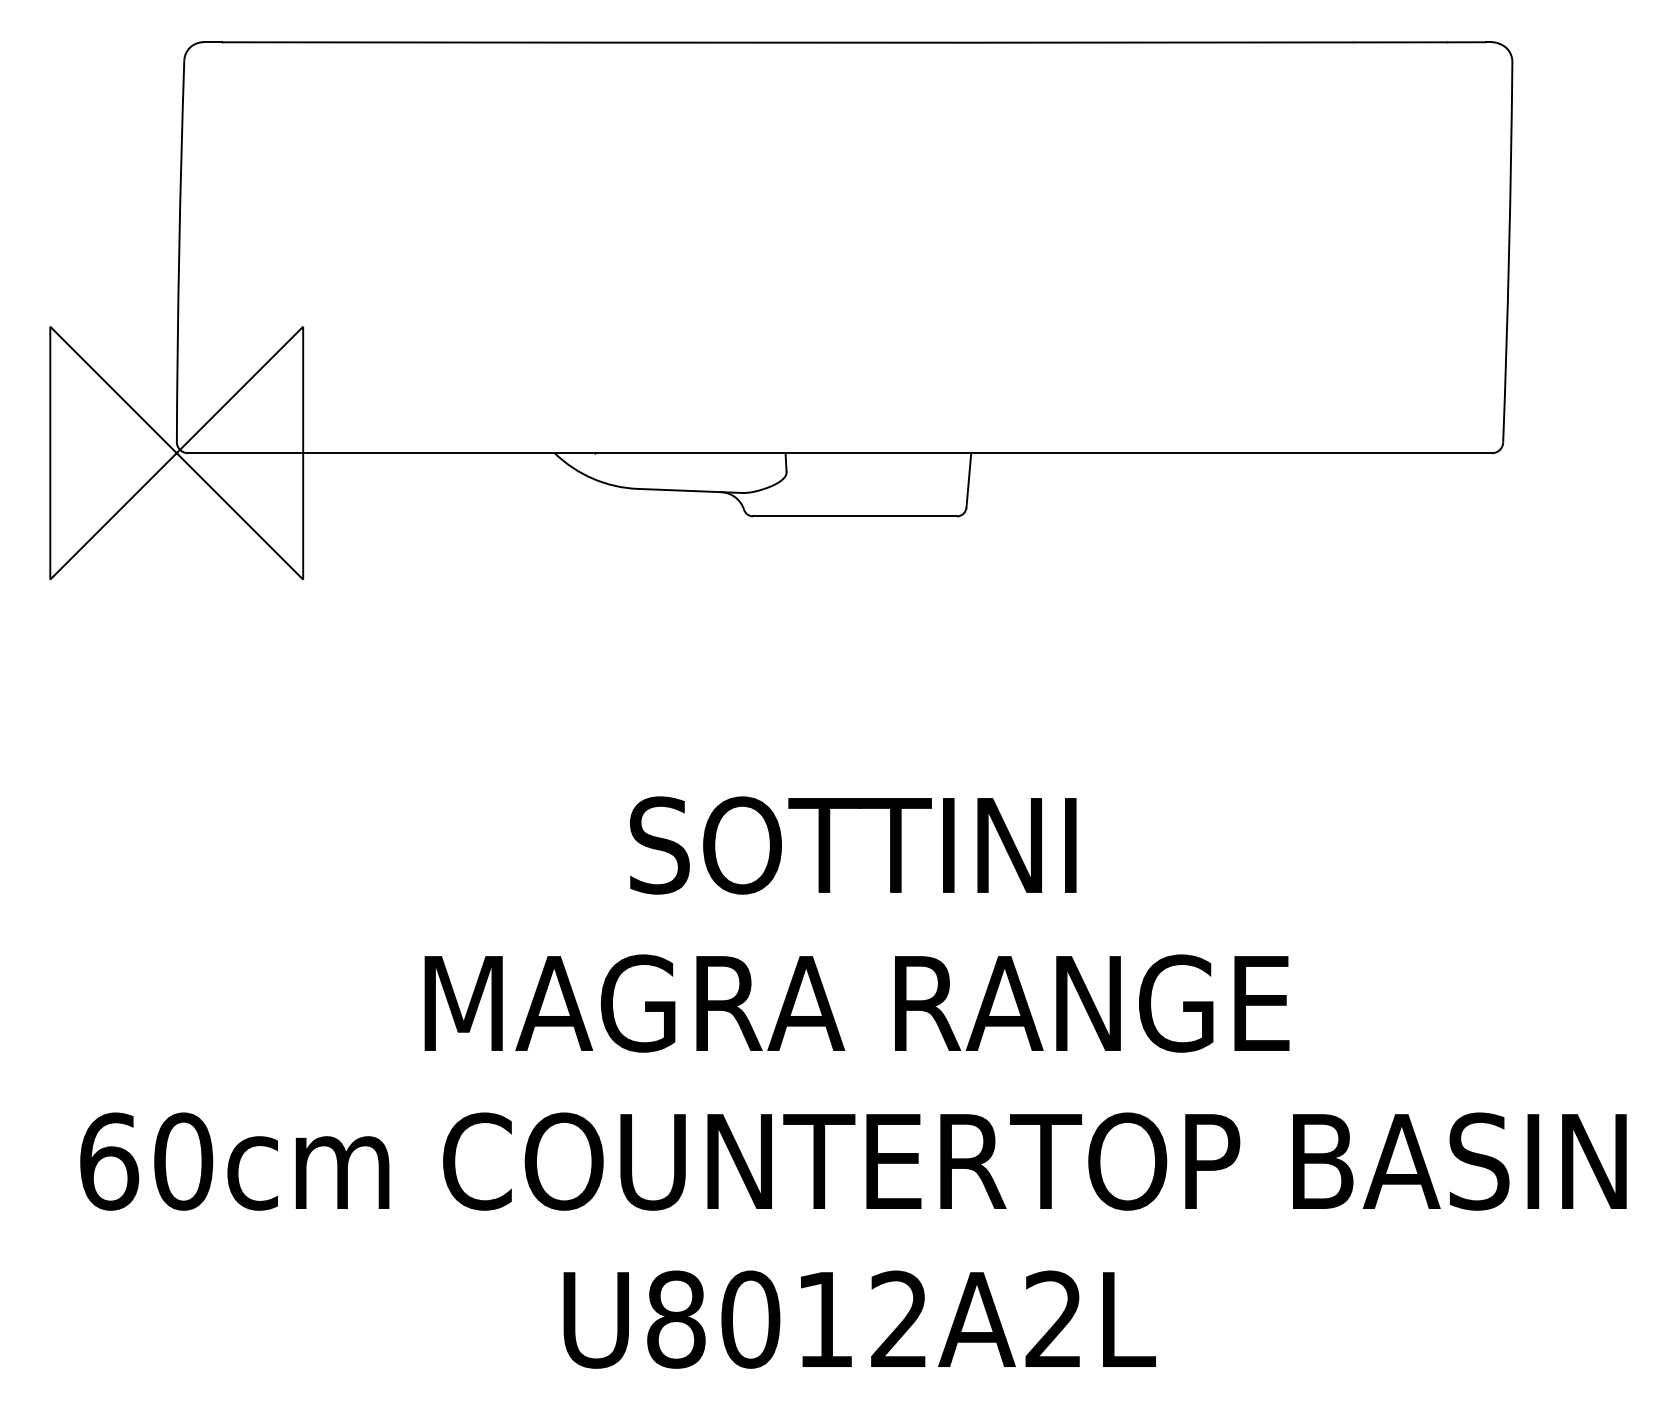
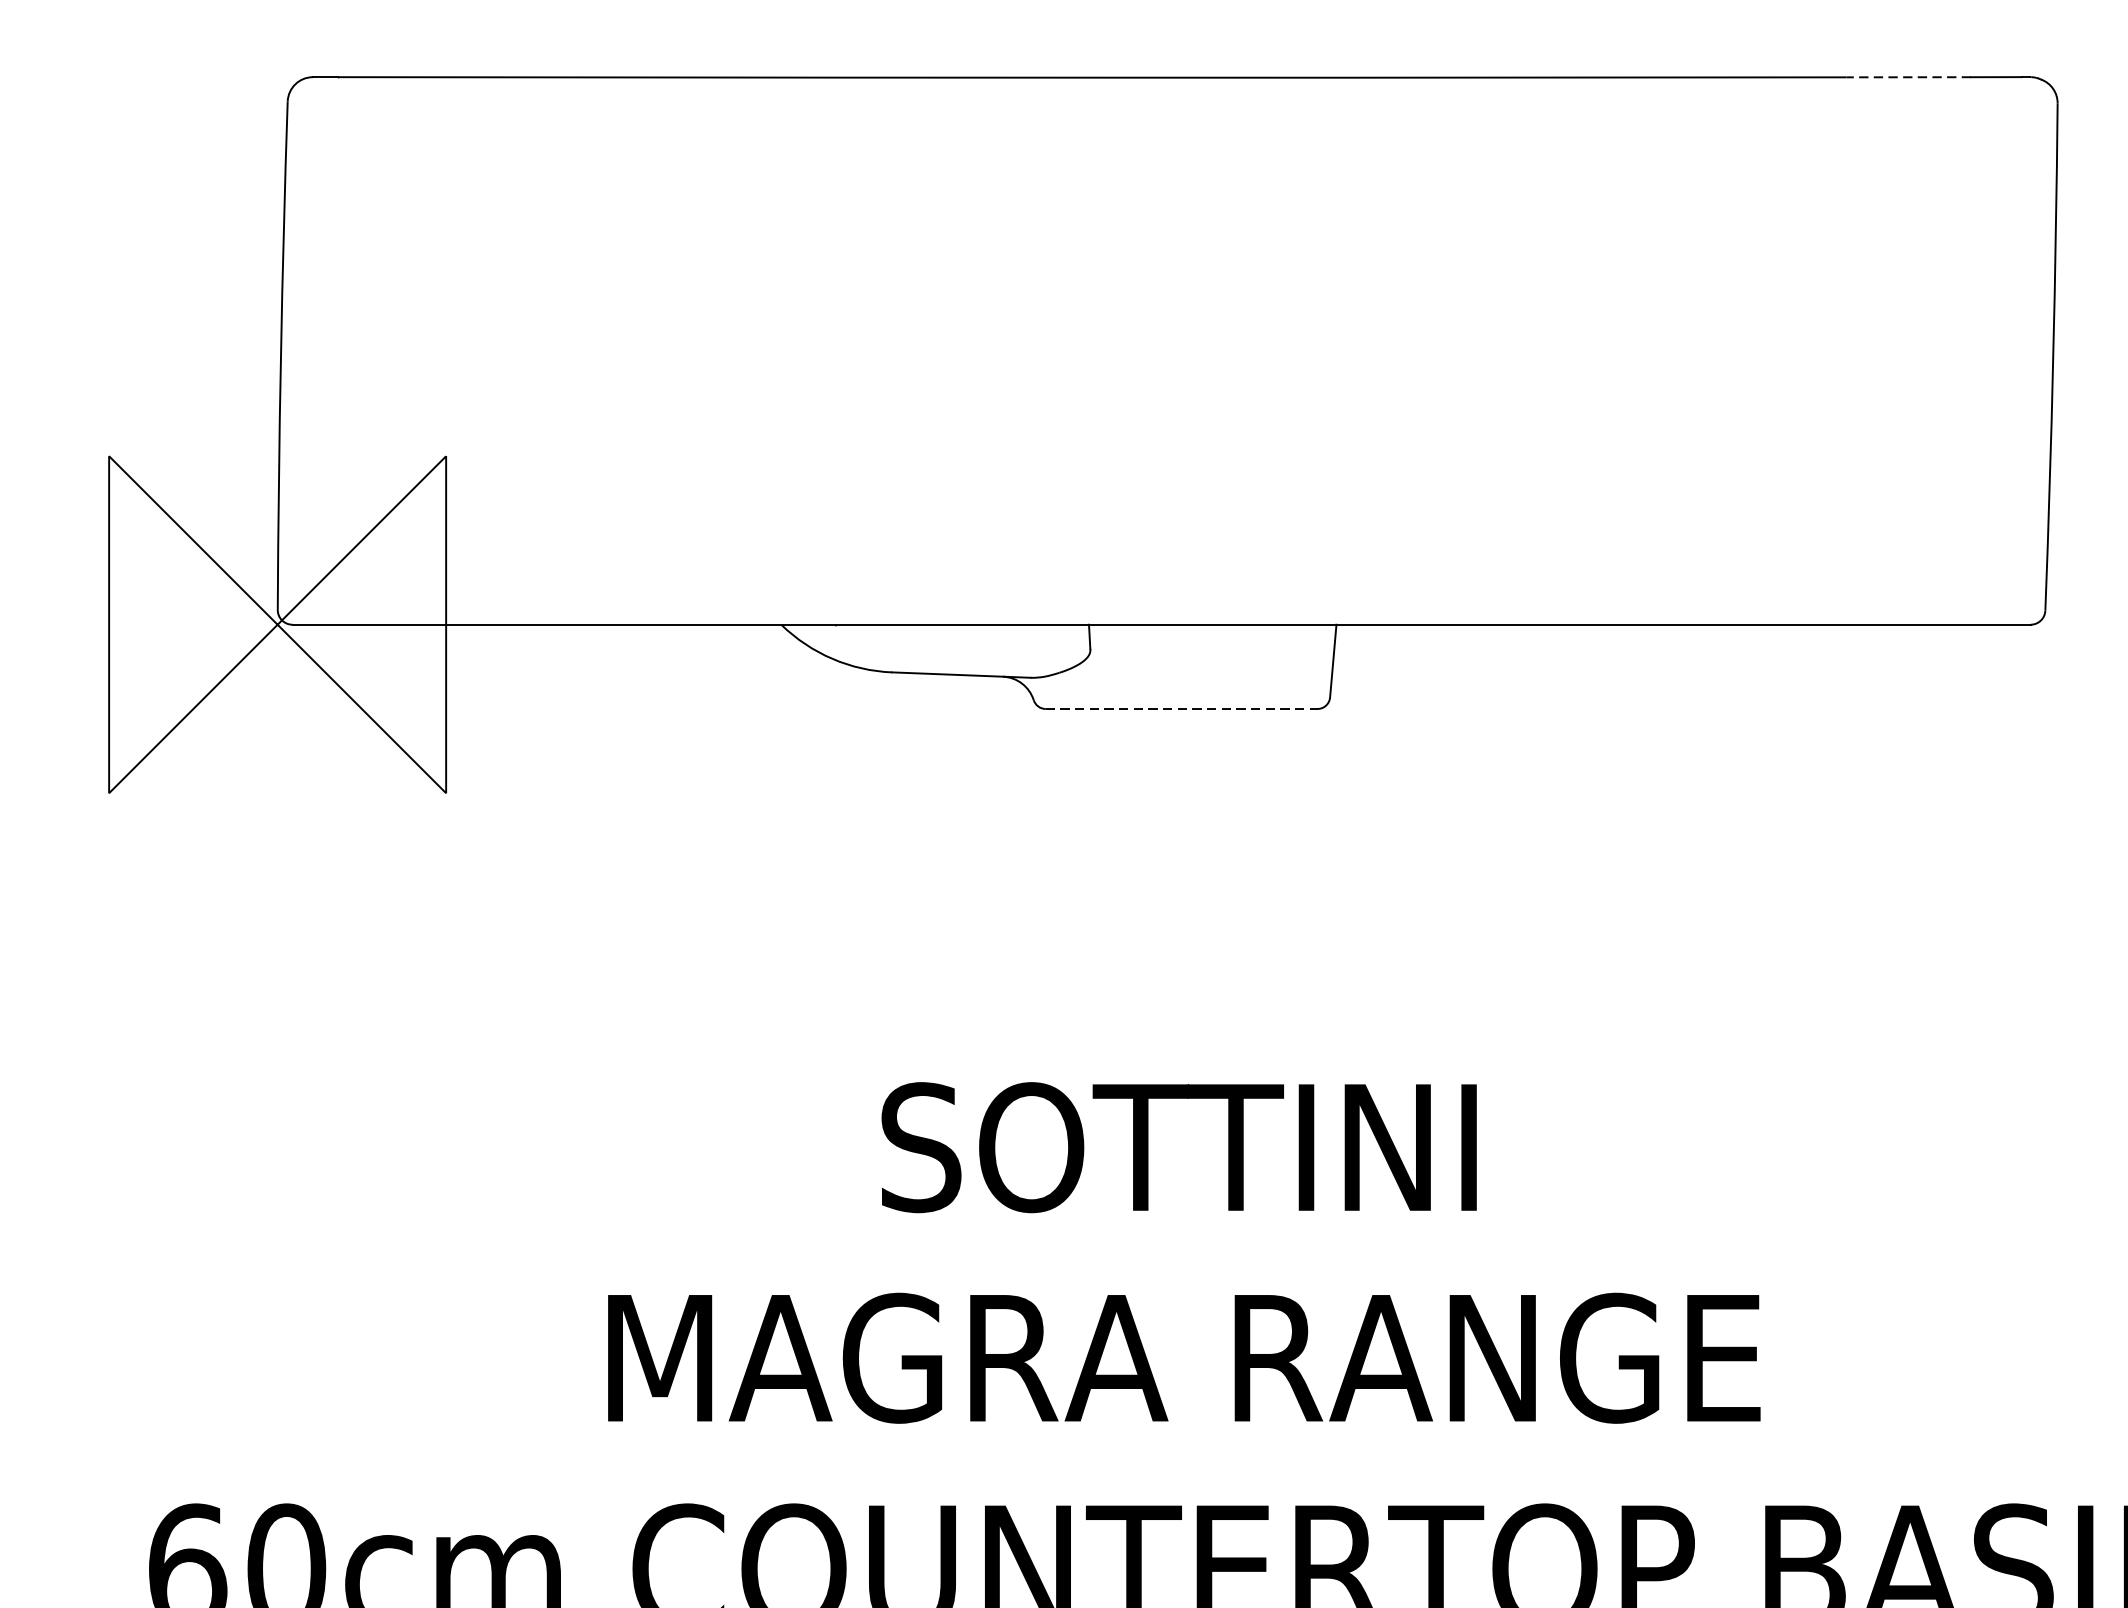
line: (1400, 42) -> (1908, 77), solid -> dashed
line: (855, 516) -> (1182, 709), solid -> dashed

